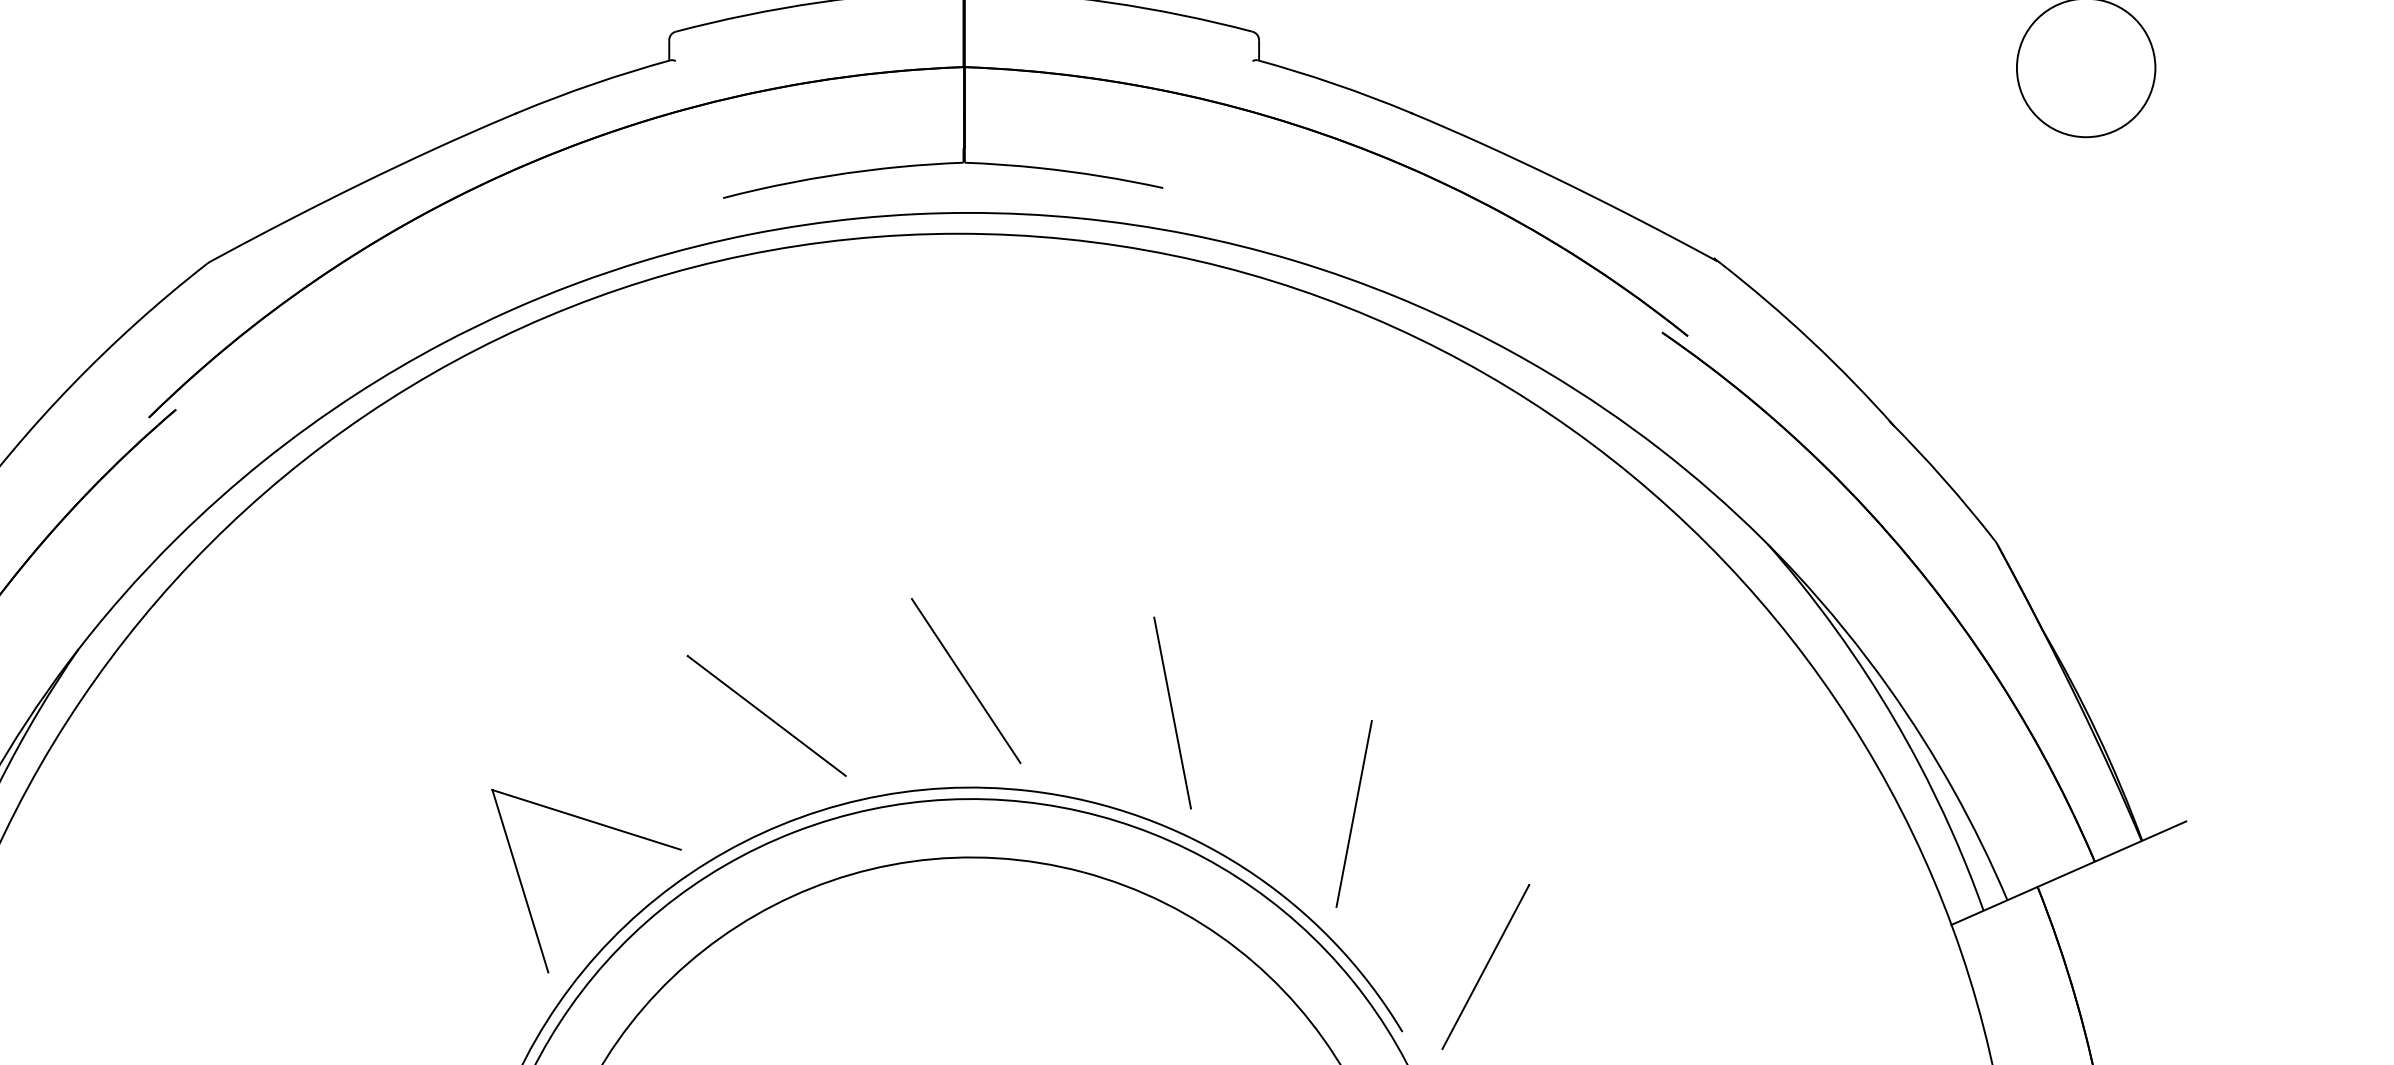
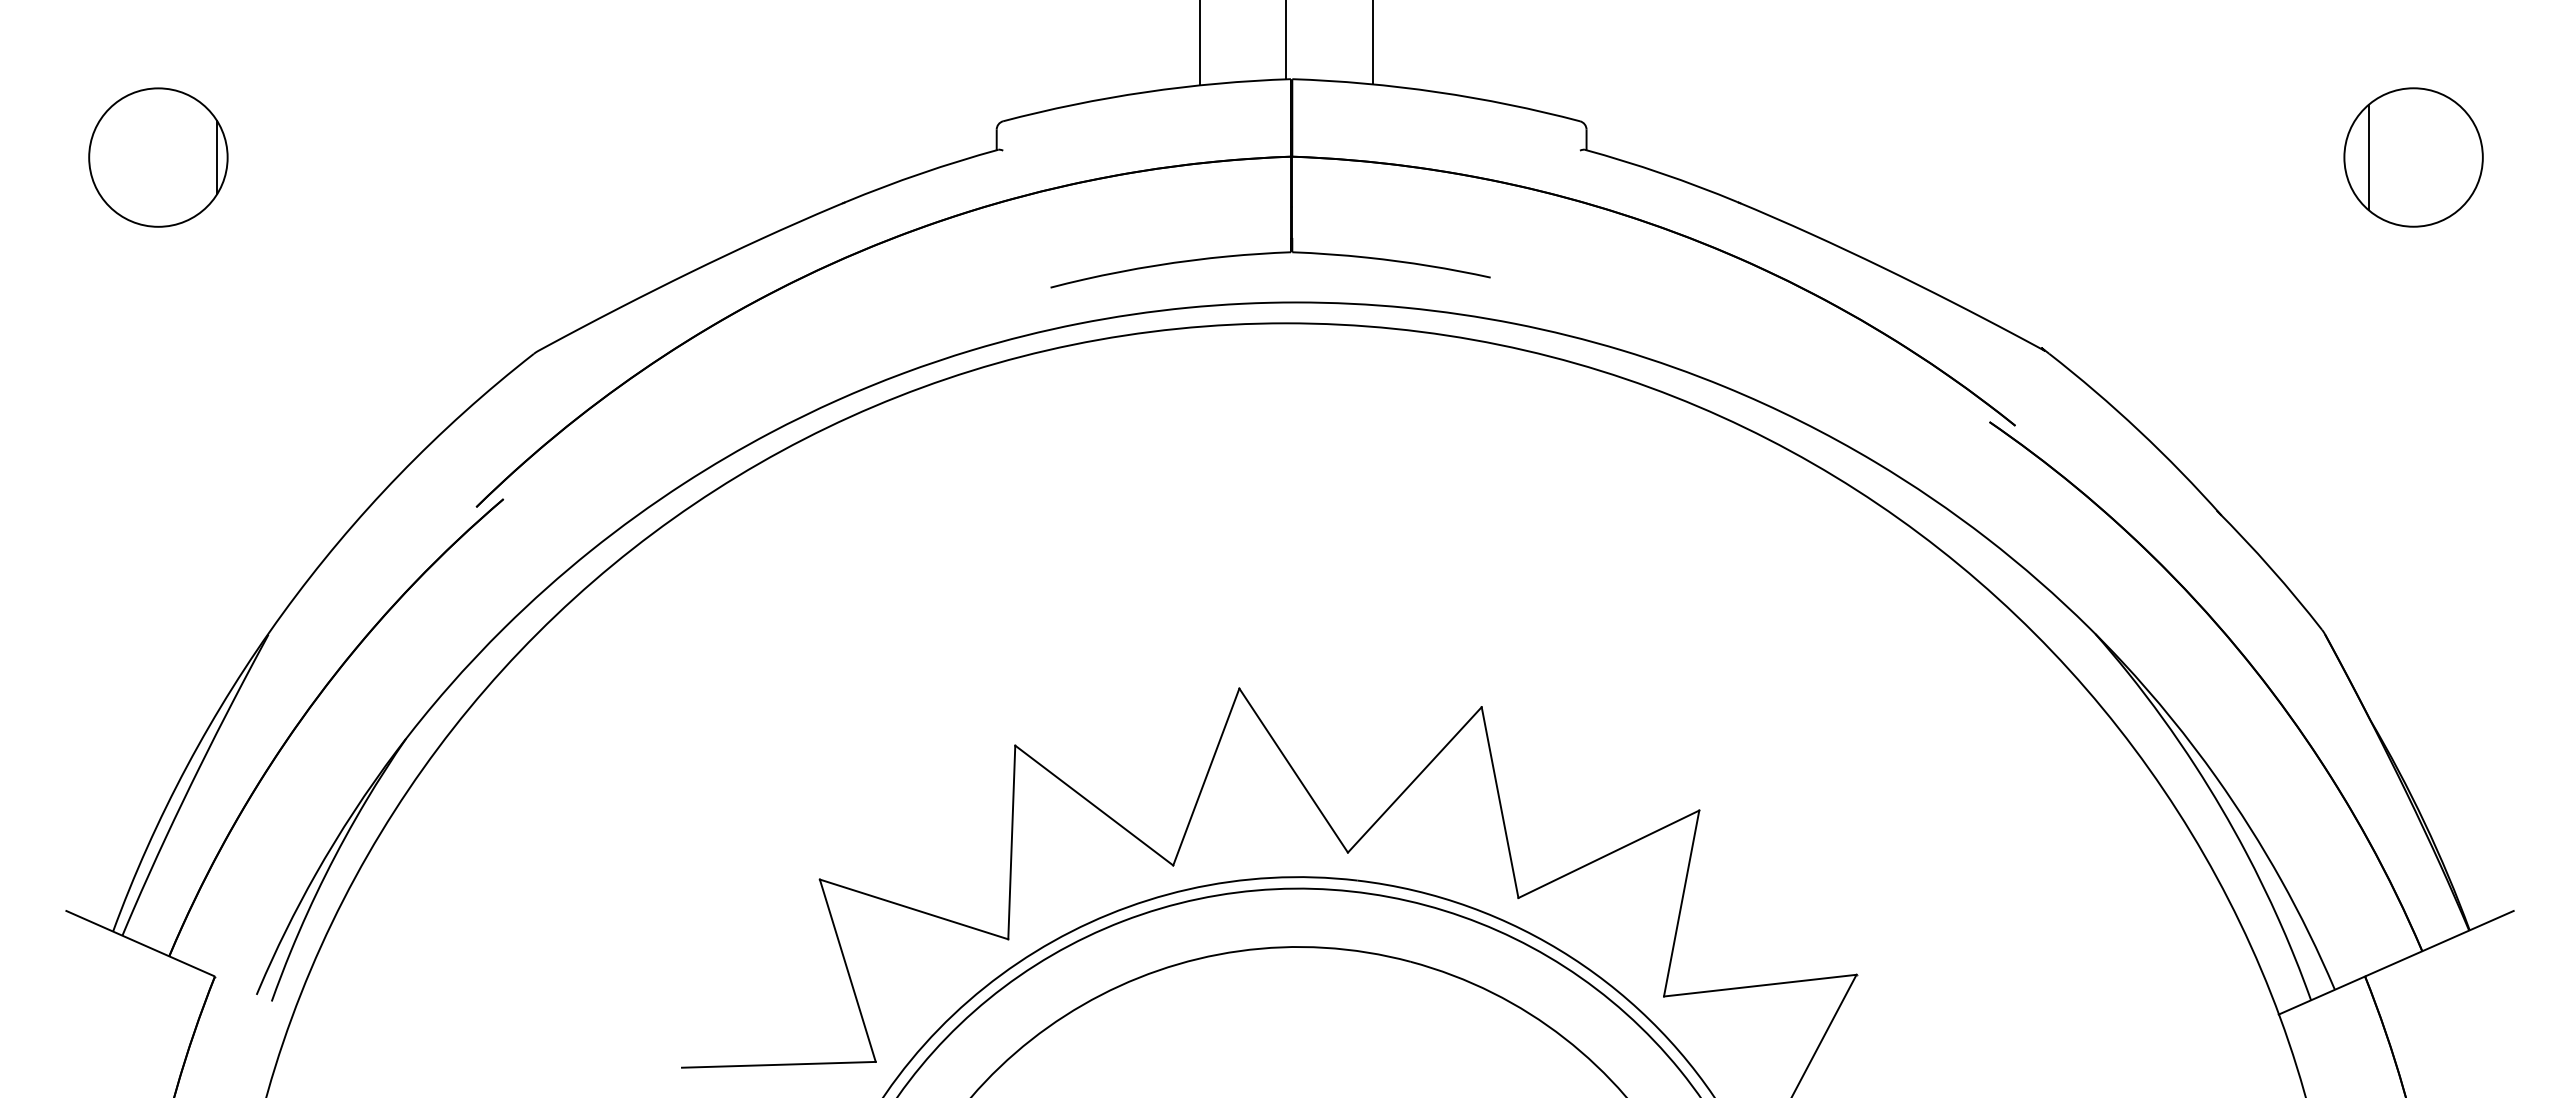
line: (2041, 67) -> (2368, 157), added
line: (879, 686) -> (1206, 776), added
line: (1087, 689) -> (1414, 779), added
line: (684, 752) -> (1011, 842), added
line: (1281, 764) -> (1608, 854), added
line: (1433, 895) -> (1760, 985), added
line: (451, 974) -> (778, 1064), added

